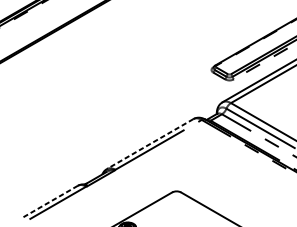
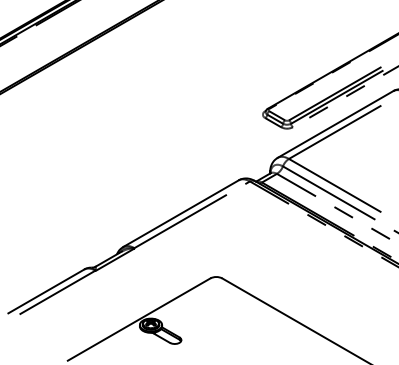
line: (150, 143) -> (181, 213), dashed -> solid
line: (49, 202) -> (46, 291), dashed -> solid

